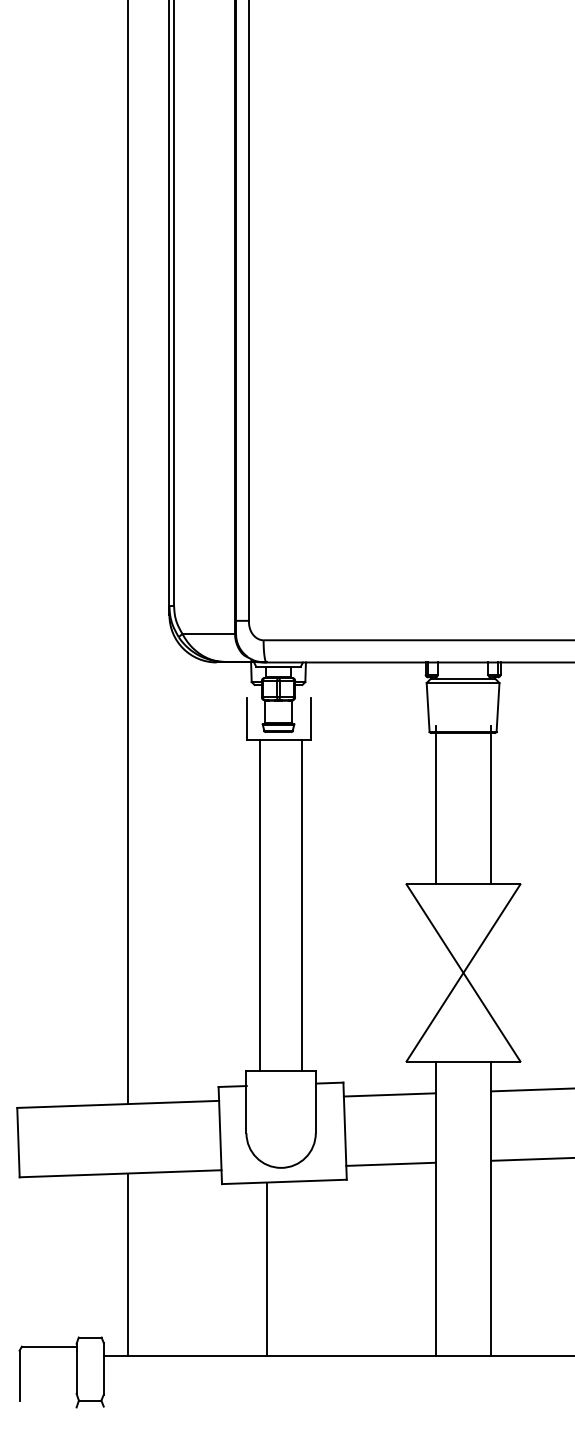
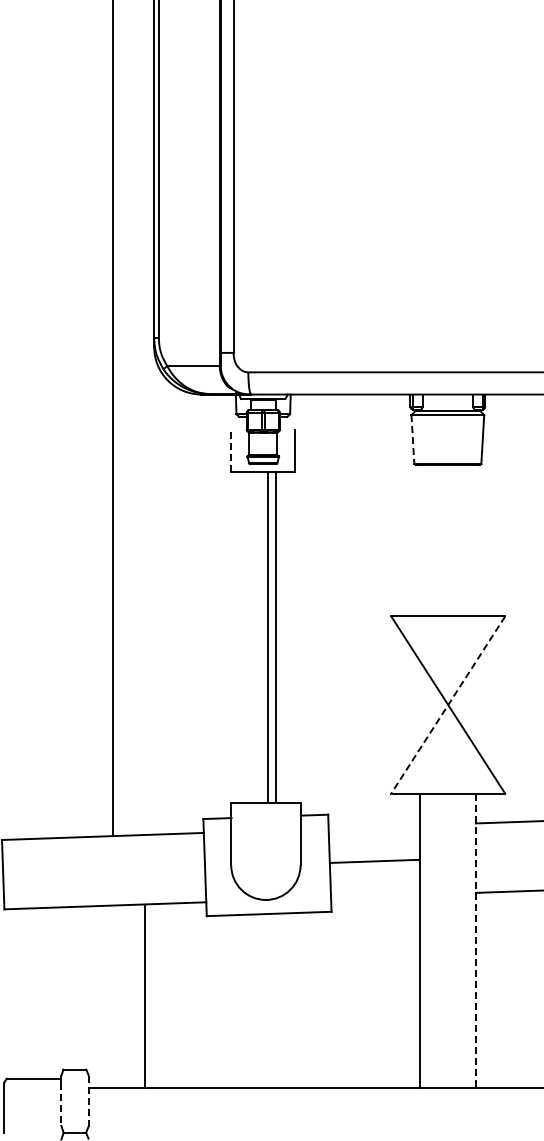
line: (428, 707) -> (413, 439), solid -> dashed
line: (246, 719) -> (231, 451), solid -> dashed
line: (435, 805) -> (420, 537), removed
line: (491, 805) -> (476, 537), removed
line: (260, 905) -> (276, 637), moved
line: (301, 905) -> (267, 637), moved
line: (463, 973) -> (448, 705), solid -> dashed
line: (389, 1094) -> (374, 826), removed
line: (390, 1163) -> (374, 860), moved
line: (491, 1209) -> (476, 941), solid -> dashed
line: (128, 1264) -> (145, 996), moved
line: (267, 1269) -> (252, 1001), removed
line: (103, 1368) -> (88, 1100), solid -> dashed
line: (76, 1372) -> (61, 1104), solid -> dashed

